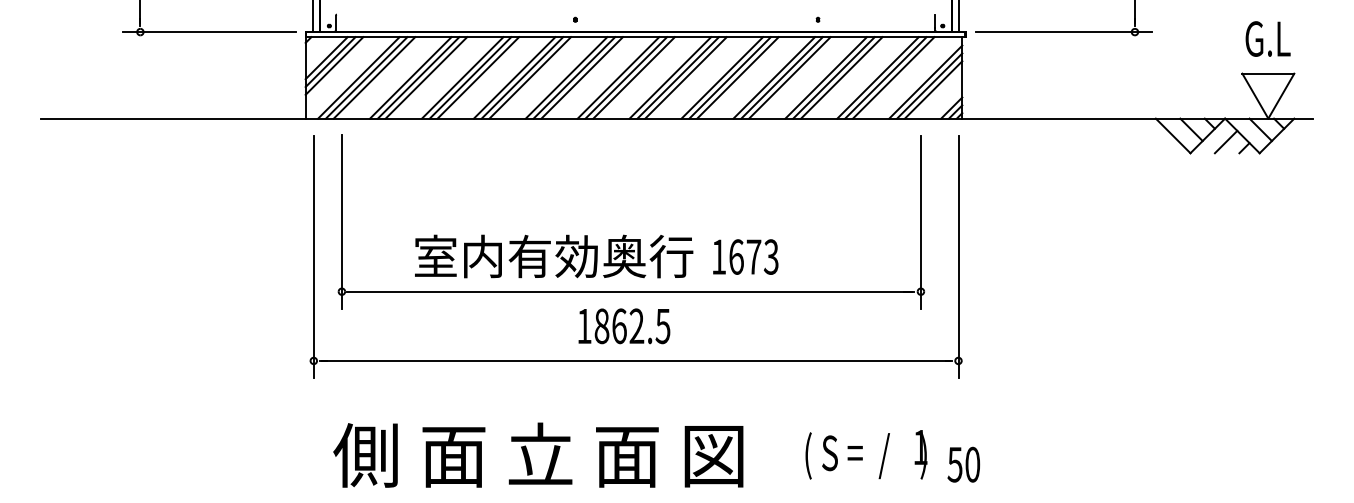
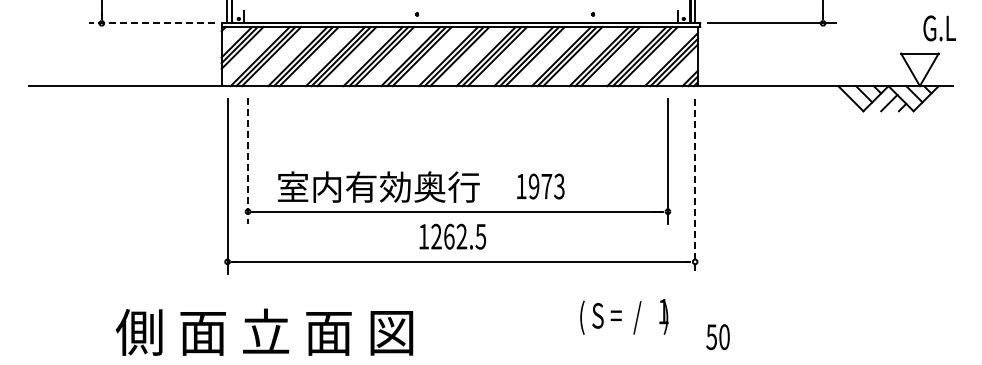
line: (210, 32) -> (152, 23), solid -> dashed
text: (1267, 39) -> (939, 28), moved
line: (341, 222) -> (247, 161), solid -> dashed
text: (553, 255) -> (378, 186), moved
text: (736, 257) -> (534, 186), 1673 -> 1973
line: (958, 257) -> (695, 186), solid -> dashed
text: (601, 325) -> (436, 236), 1862.5 -> 1262.5
text: (538, 454) -> (264, 331), moved
text: (866, 454) -> (624, 316), moved
text: (963, 465) -> (717, 337), moved

